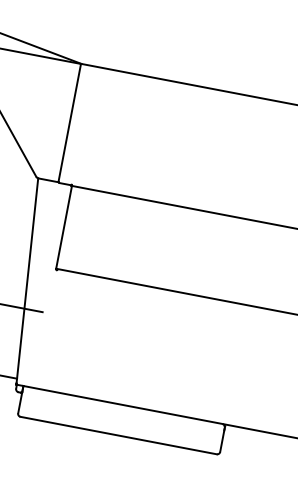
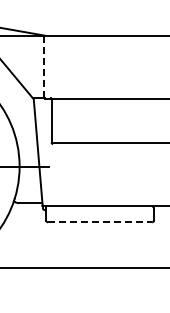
line: (69, 123) -> (44, 67), solid -> dashed
line: (119, 435) -> (100, 222), solid -> dashed

